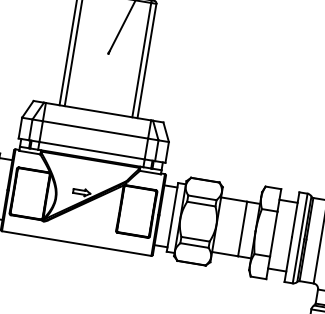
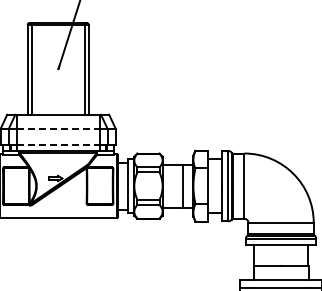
line: (95, 130) -> (58, 129), solid -> dashed
line: (92, 150) -> (58, 145), solid -> dashed

